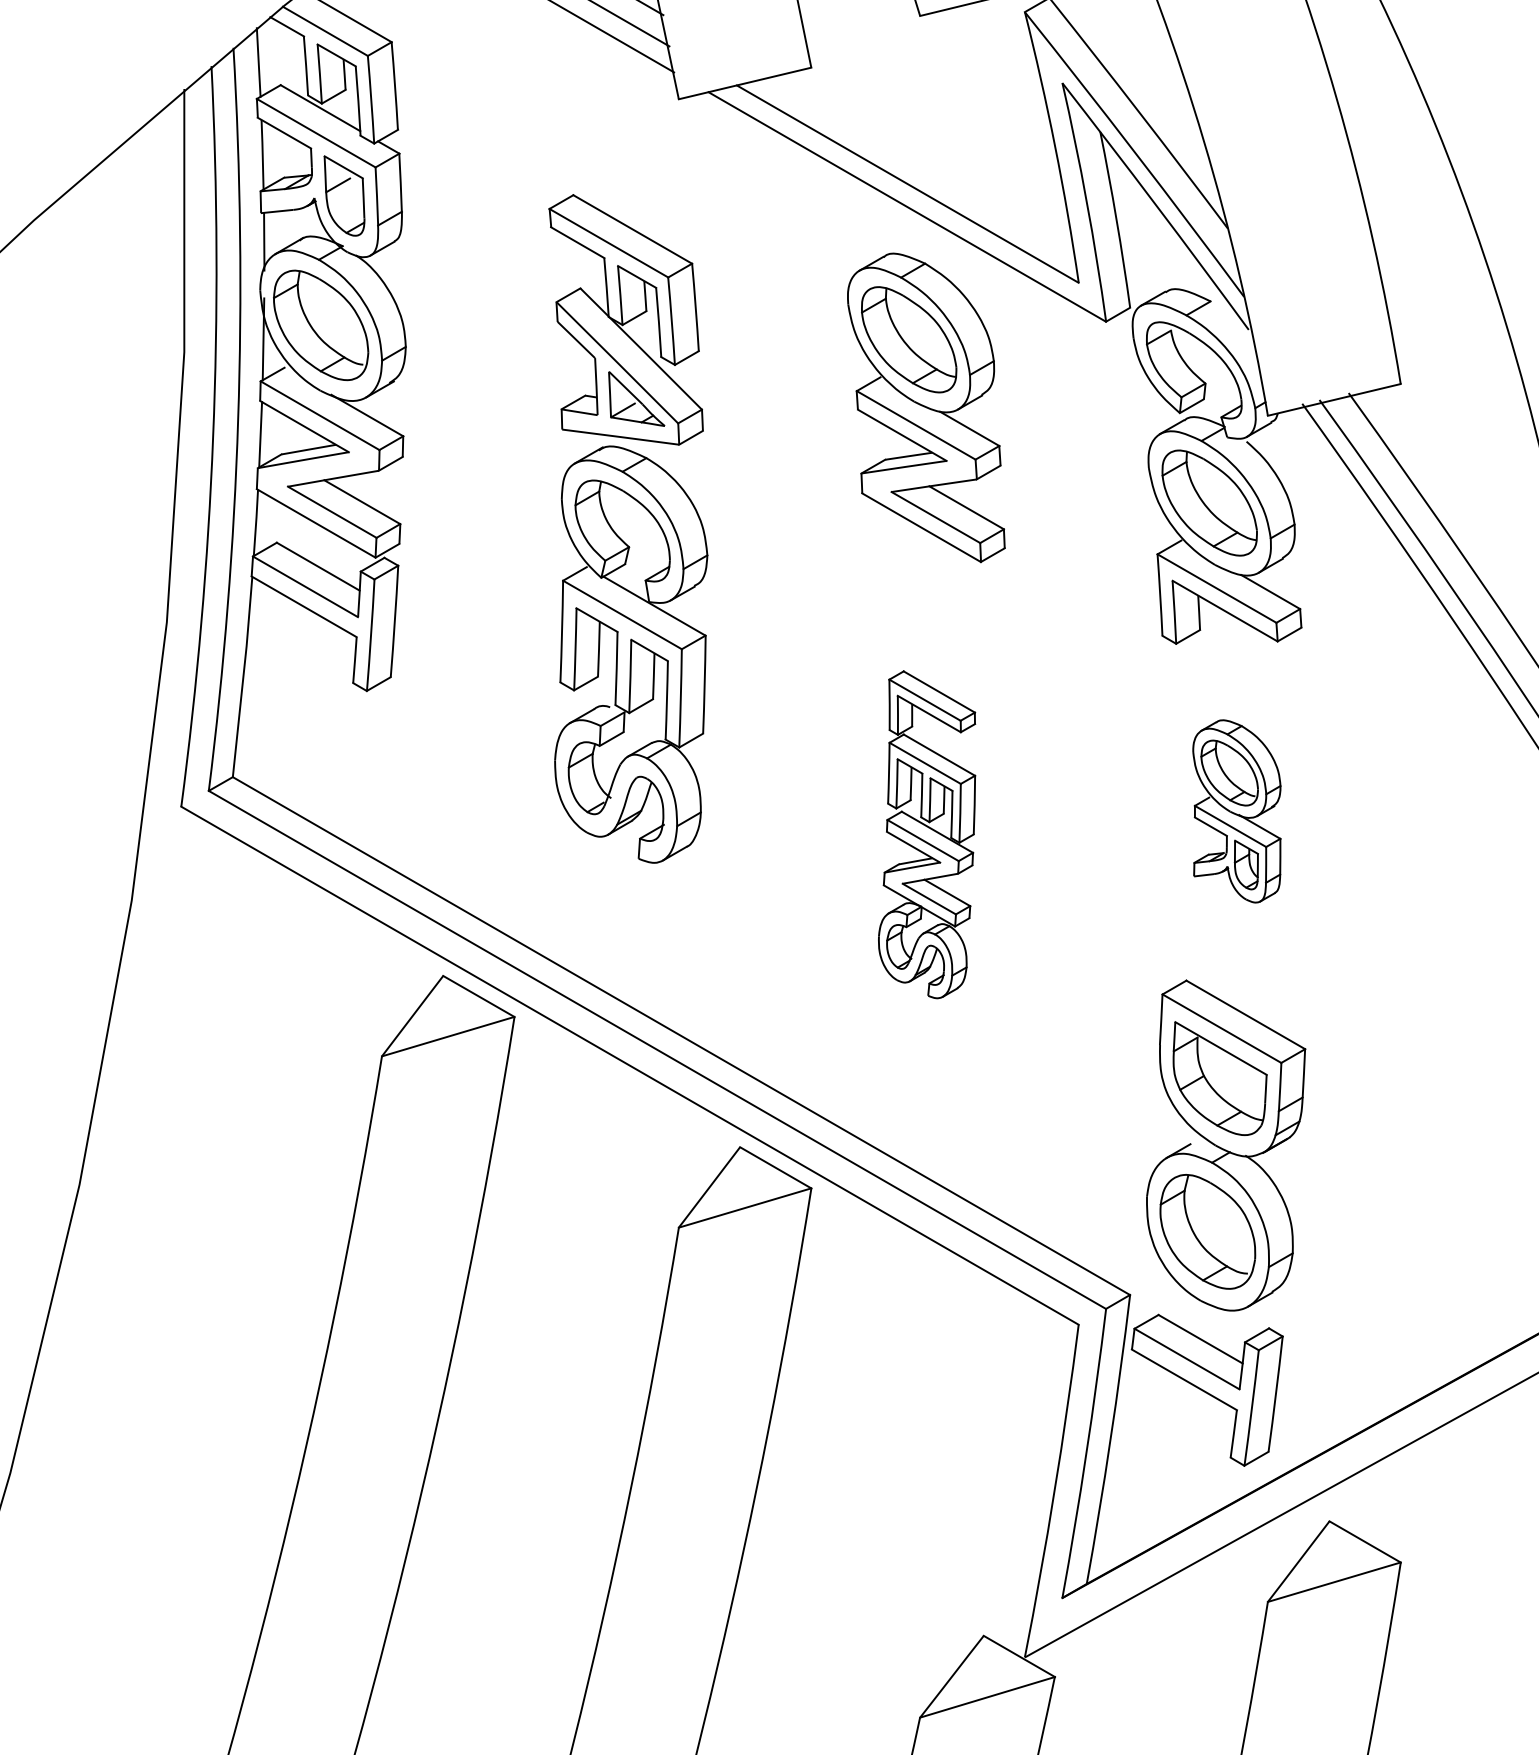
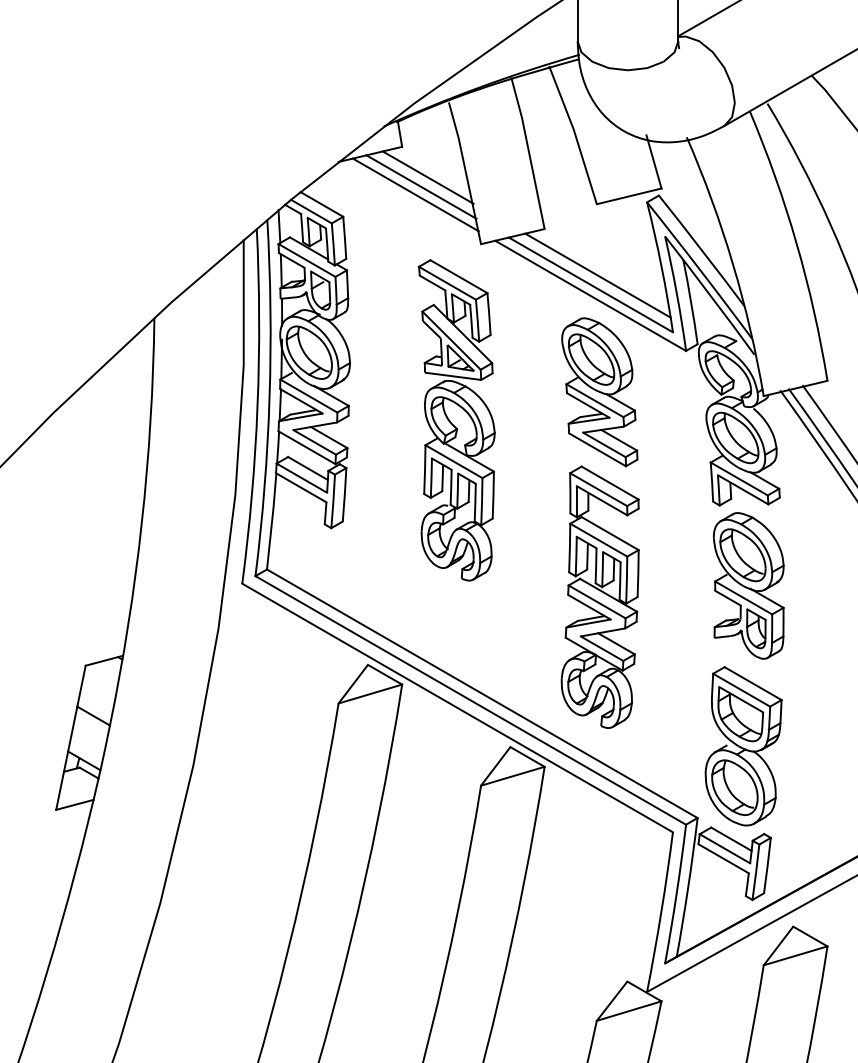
line: (921, 164) -> (597, 275), added
part: (627, 529) -> (456, 420), moved
part: (1236, 810) -> (748, 585), size x1.67
part: (925, 833) -> (599, 596), size x1.67

